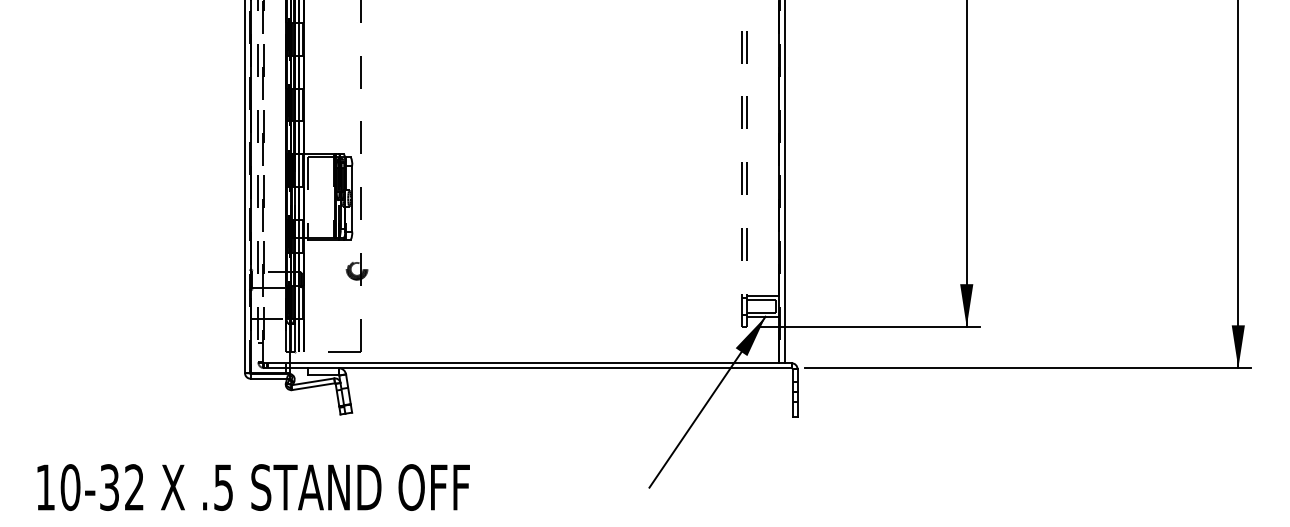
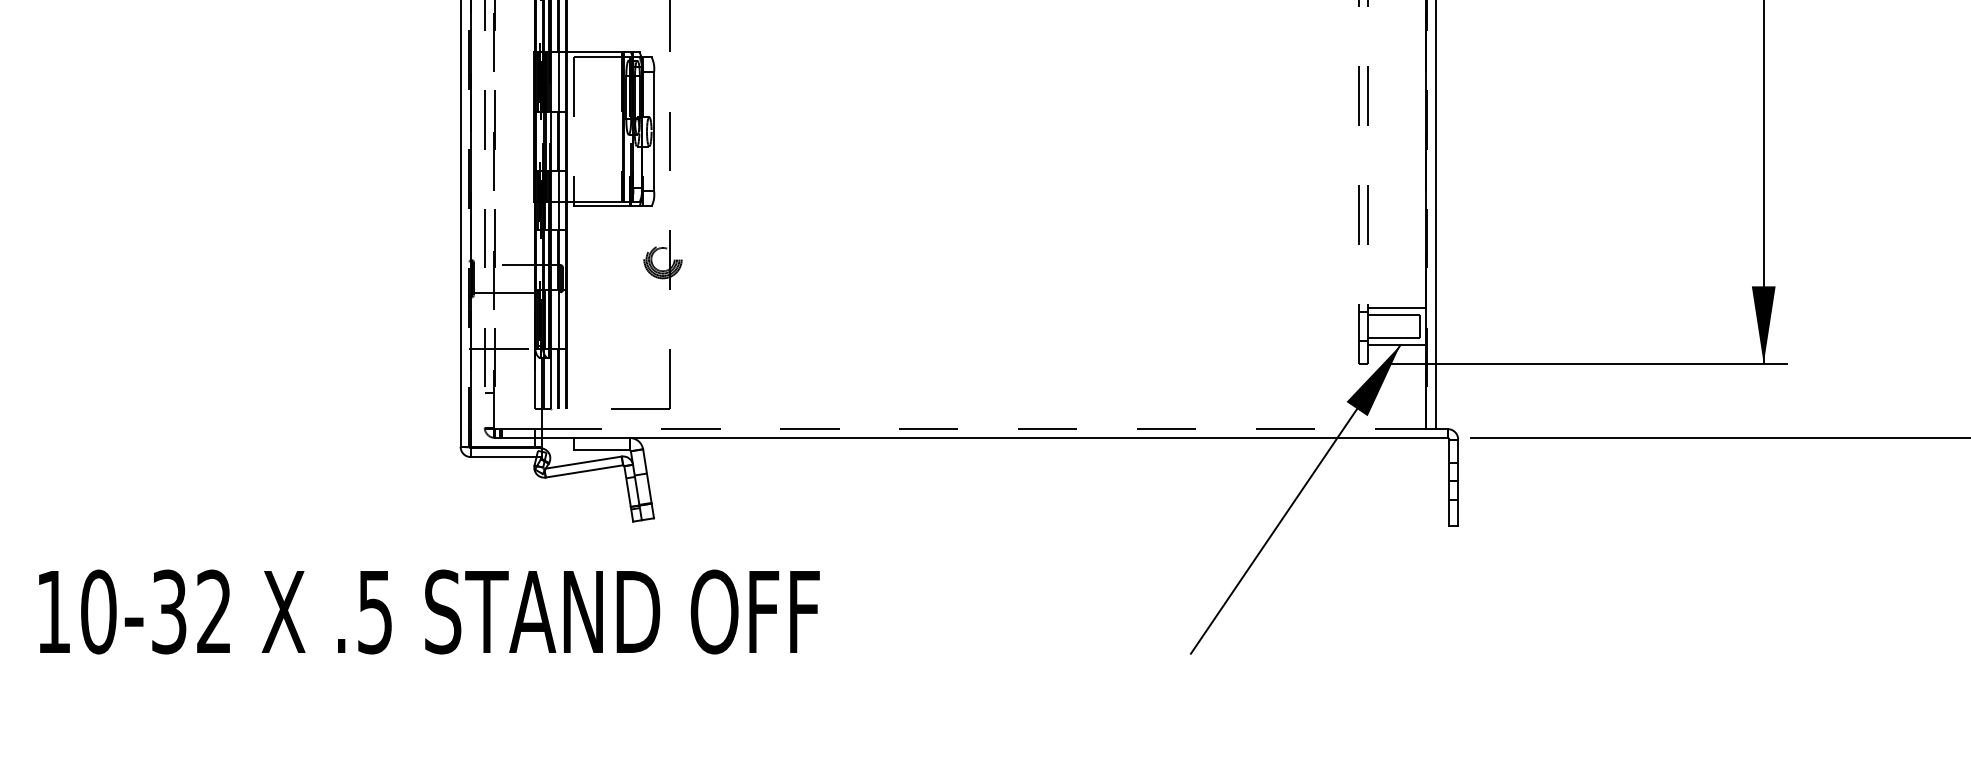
line: (534, 363) -> (983, 429), solid -> dashed
text: (253, 487) -> (429, 611), moved

